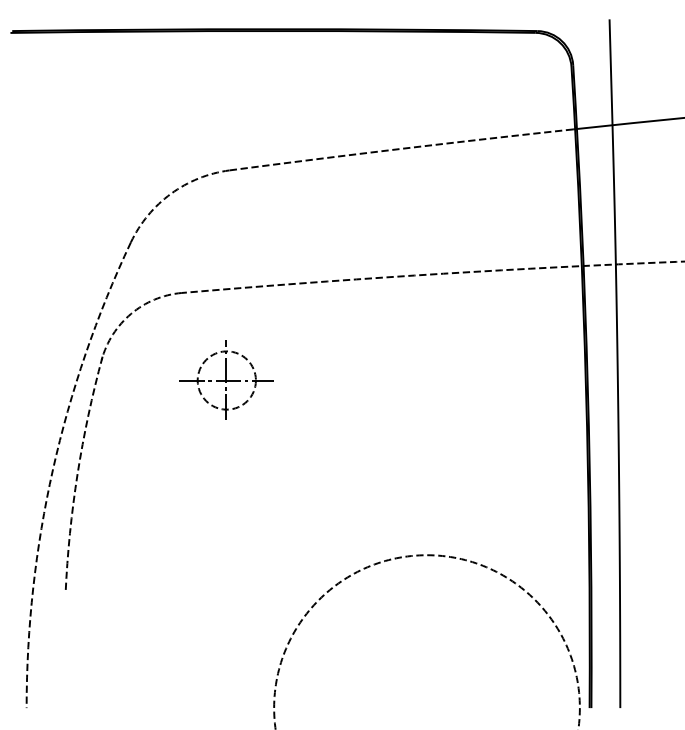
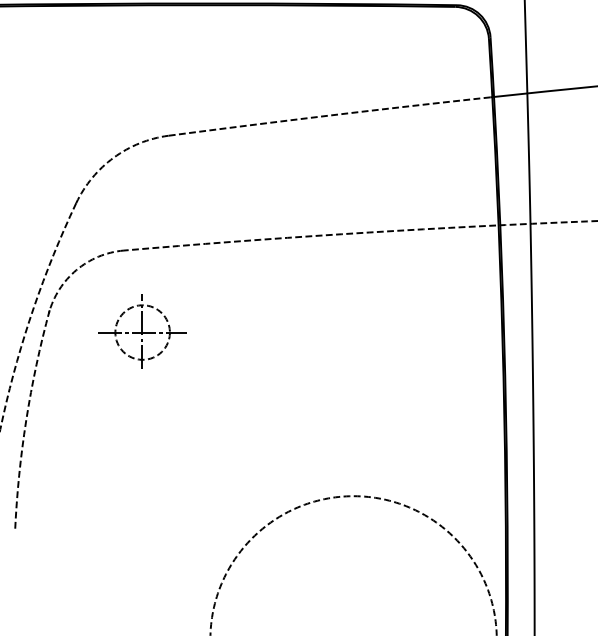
part: (226, 379) -> (142, 331), moved

